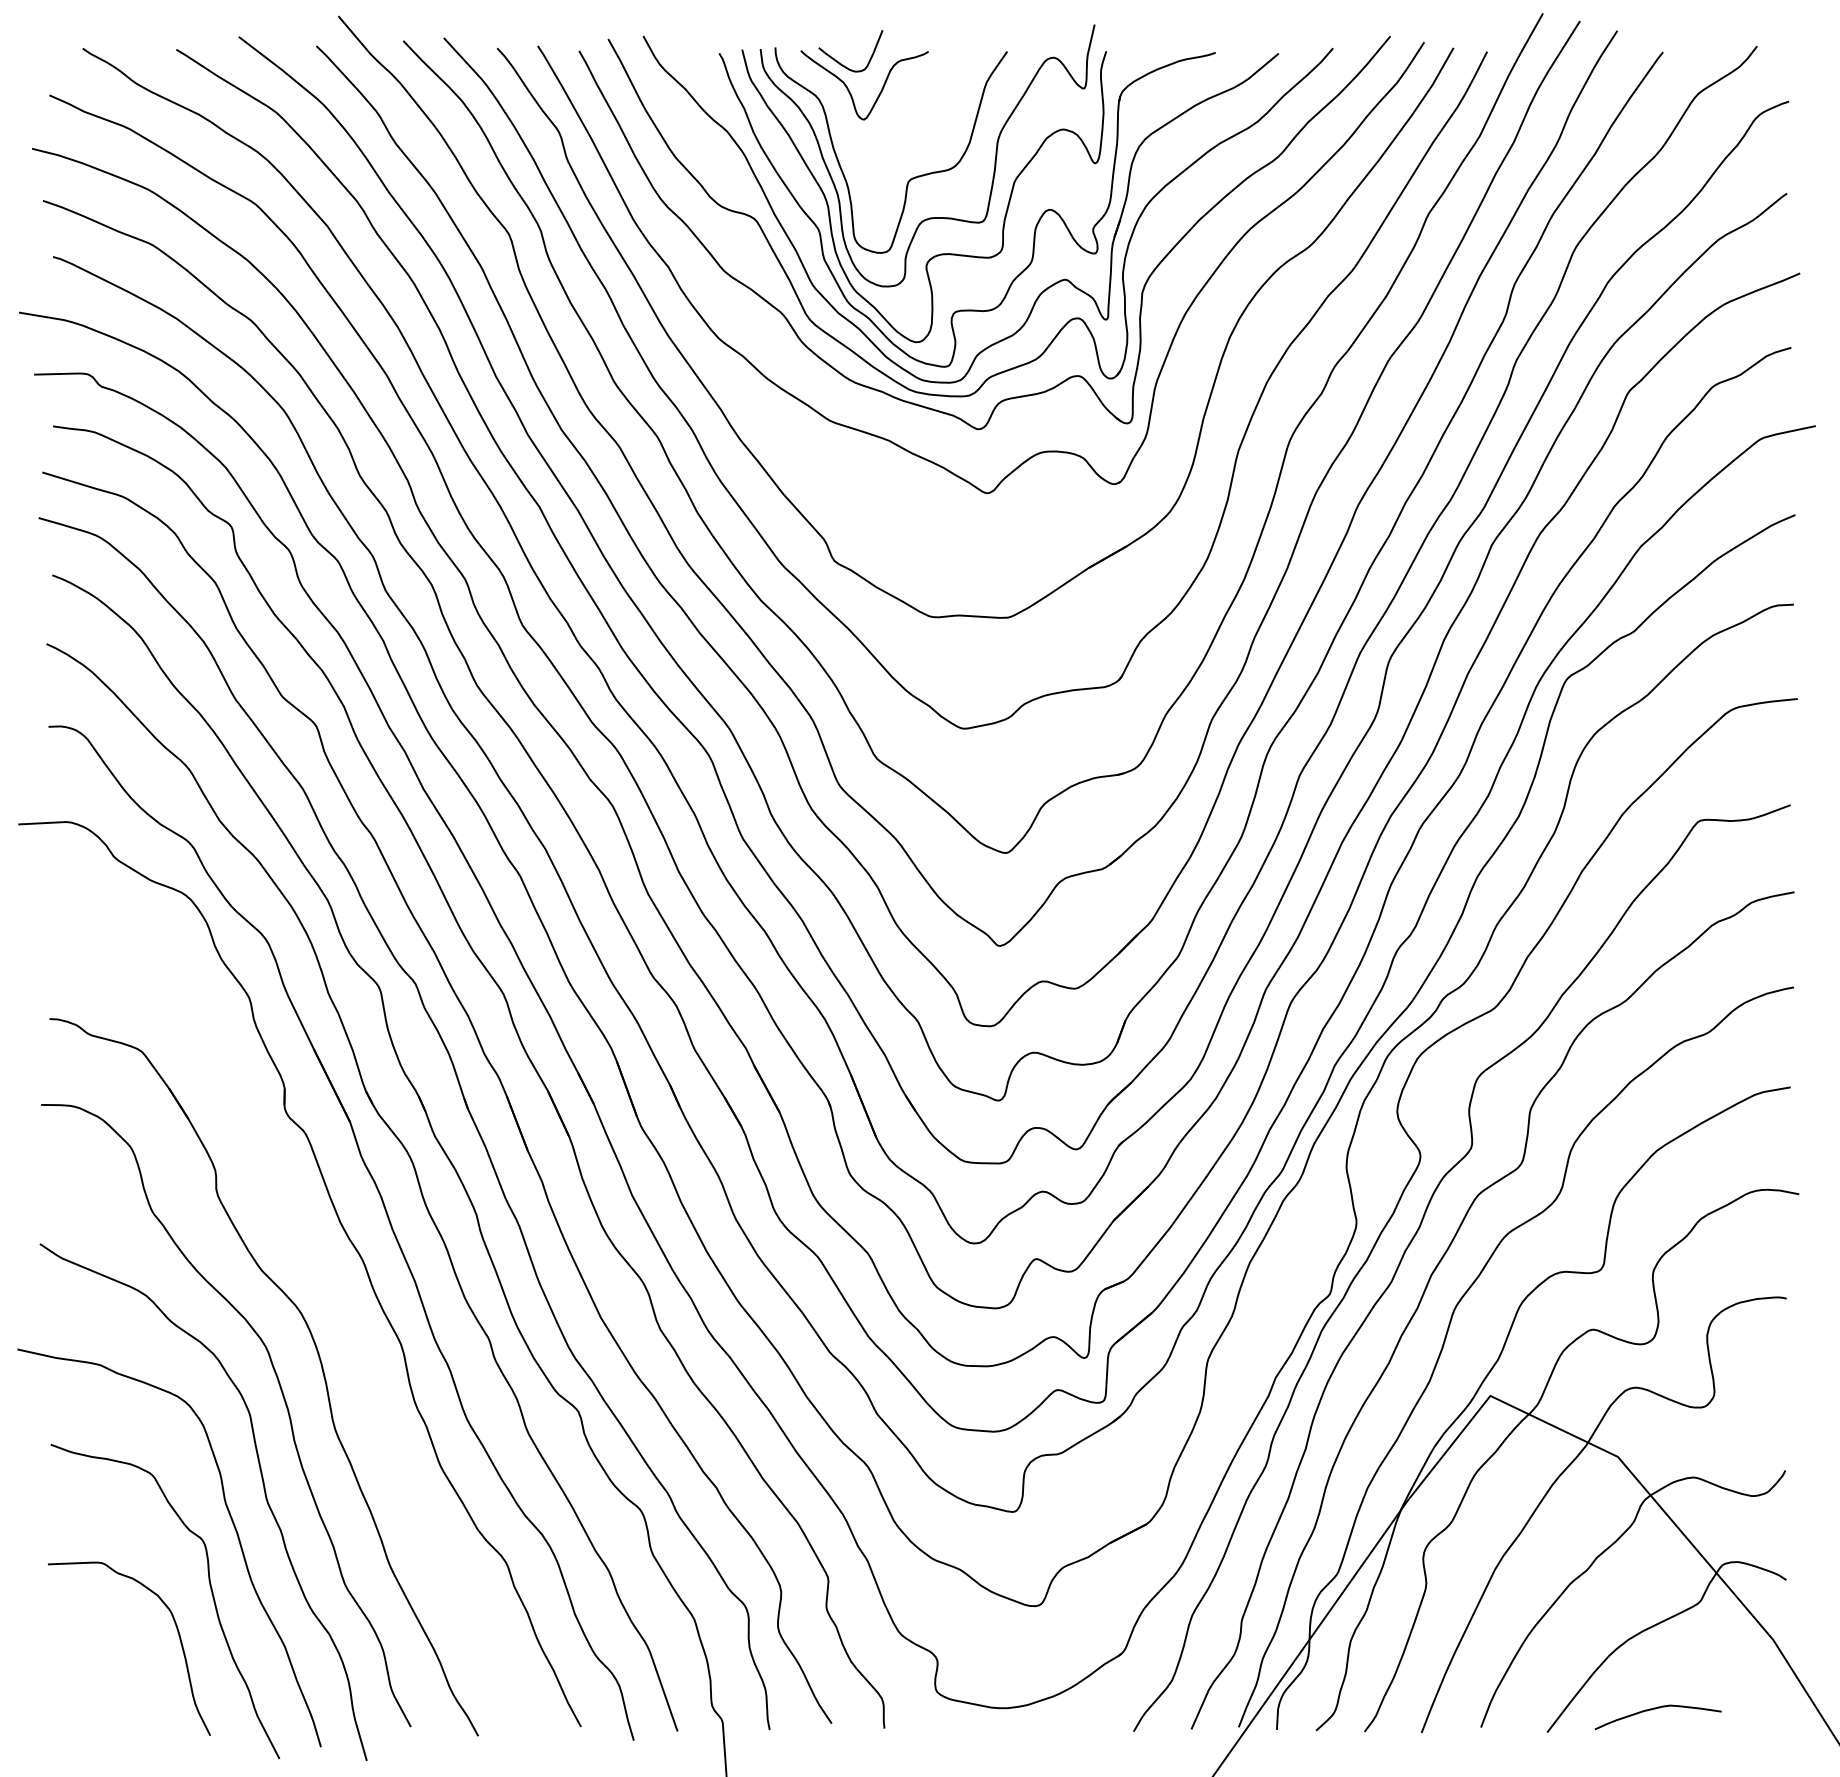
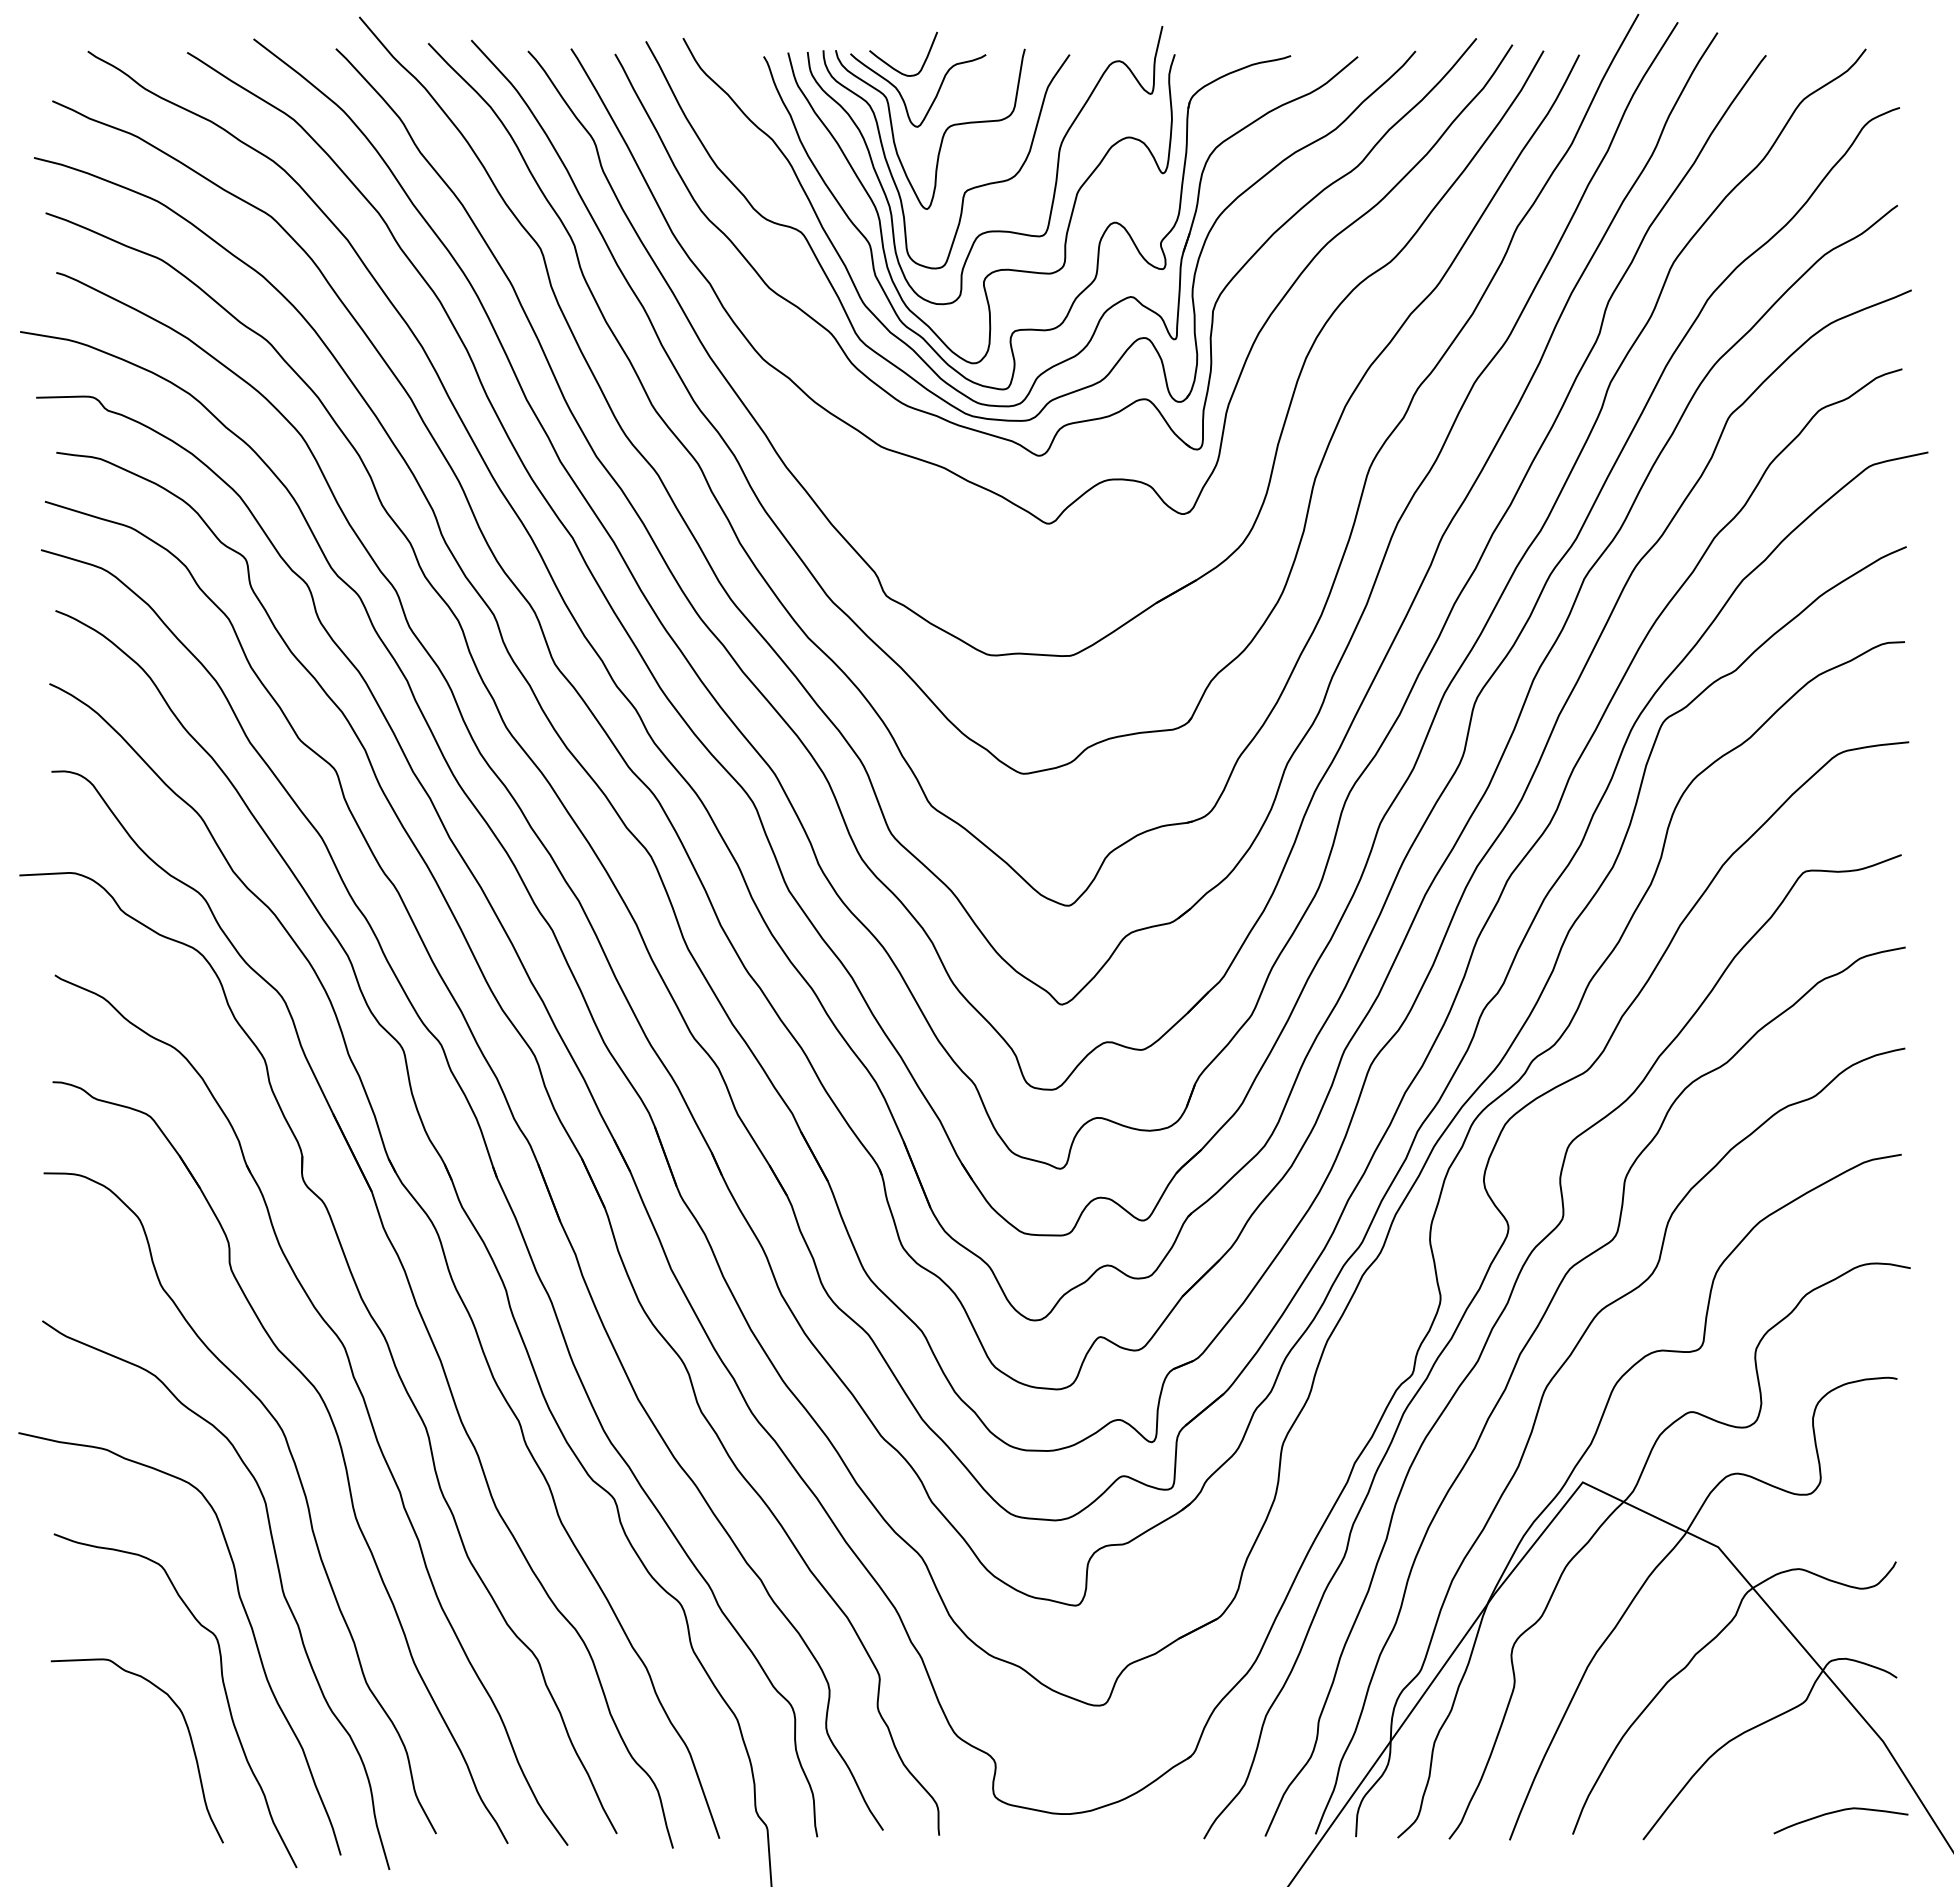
curve: (888, 124) -> (943, 132), added
part: (338, 1311) -> (359, 1392), added
curve: (1654, 1709) -> (1837, 1812), moved

